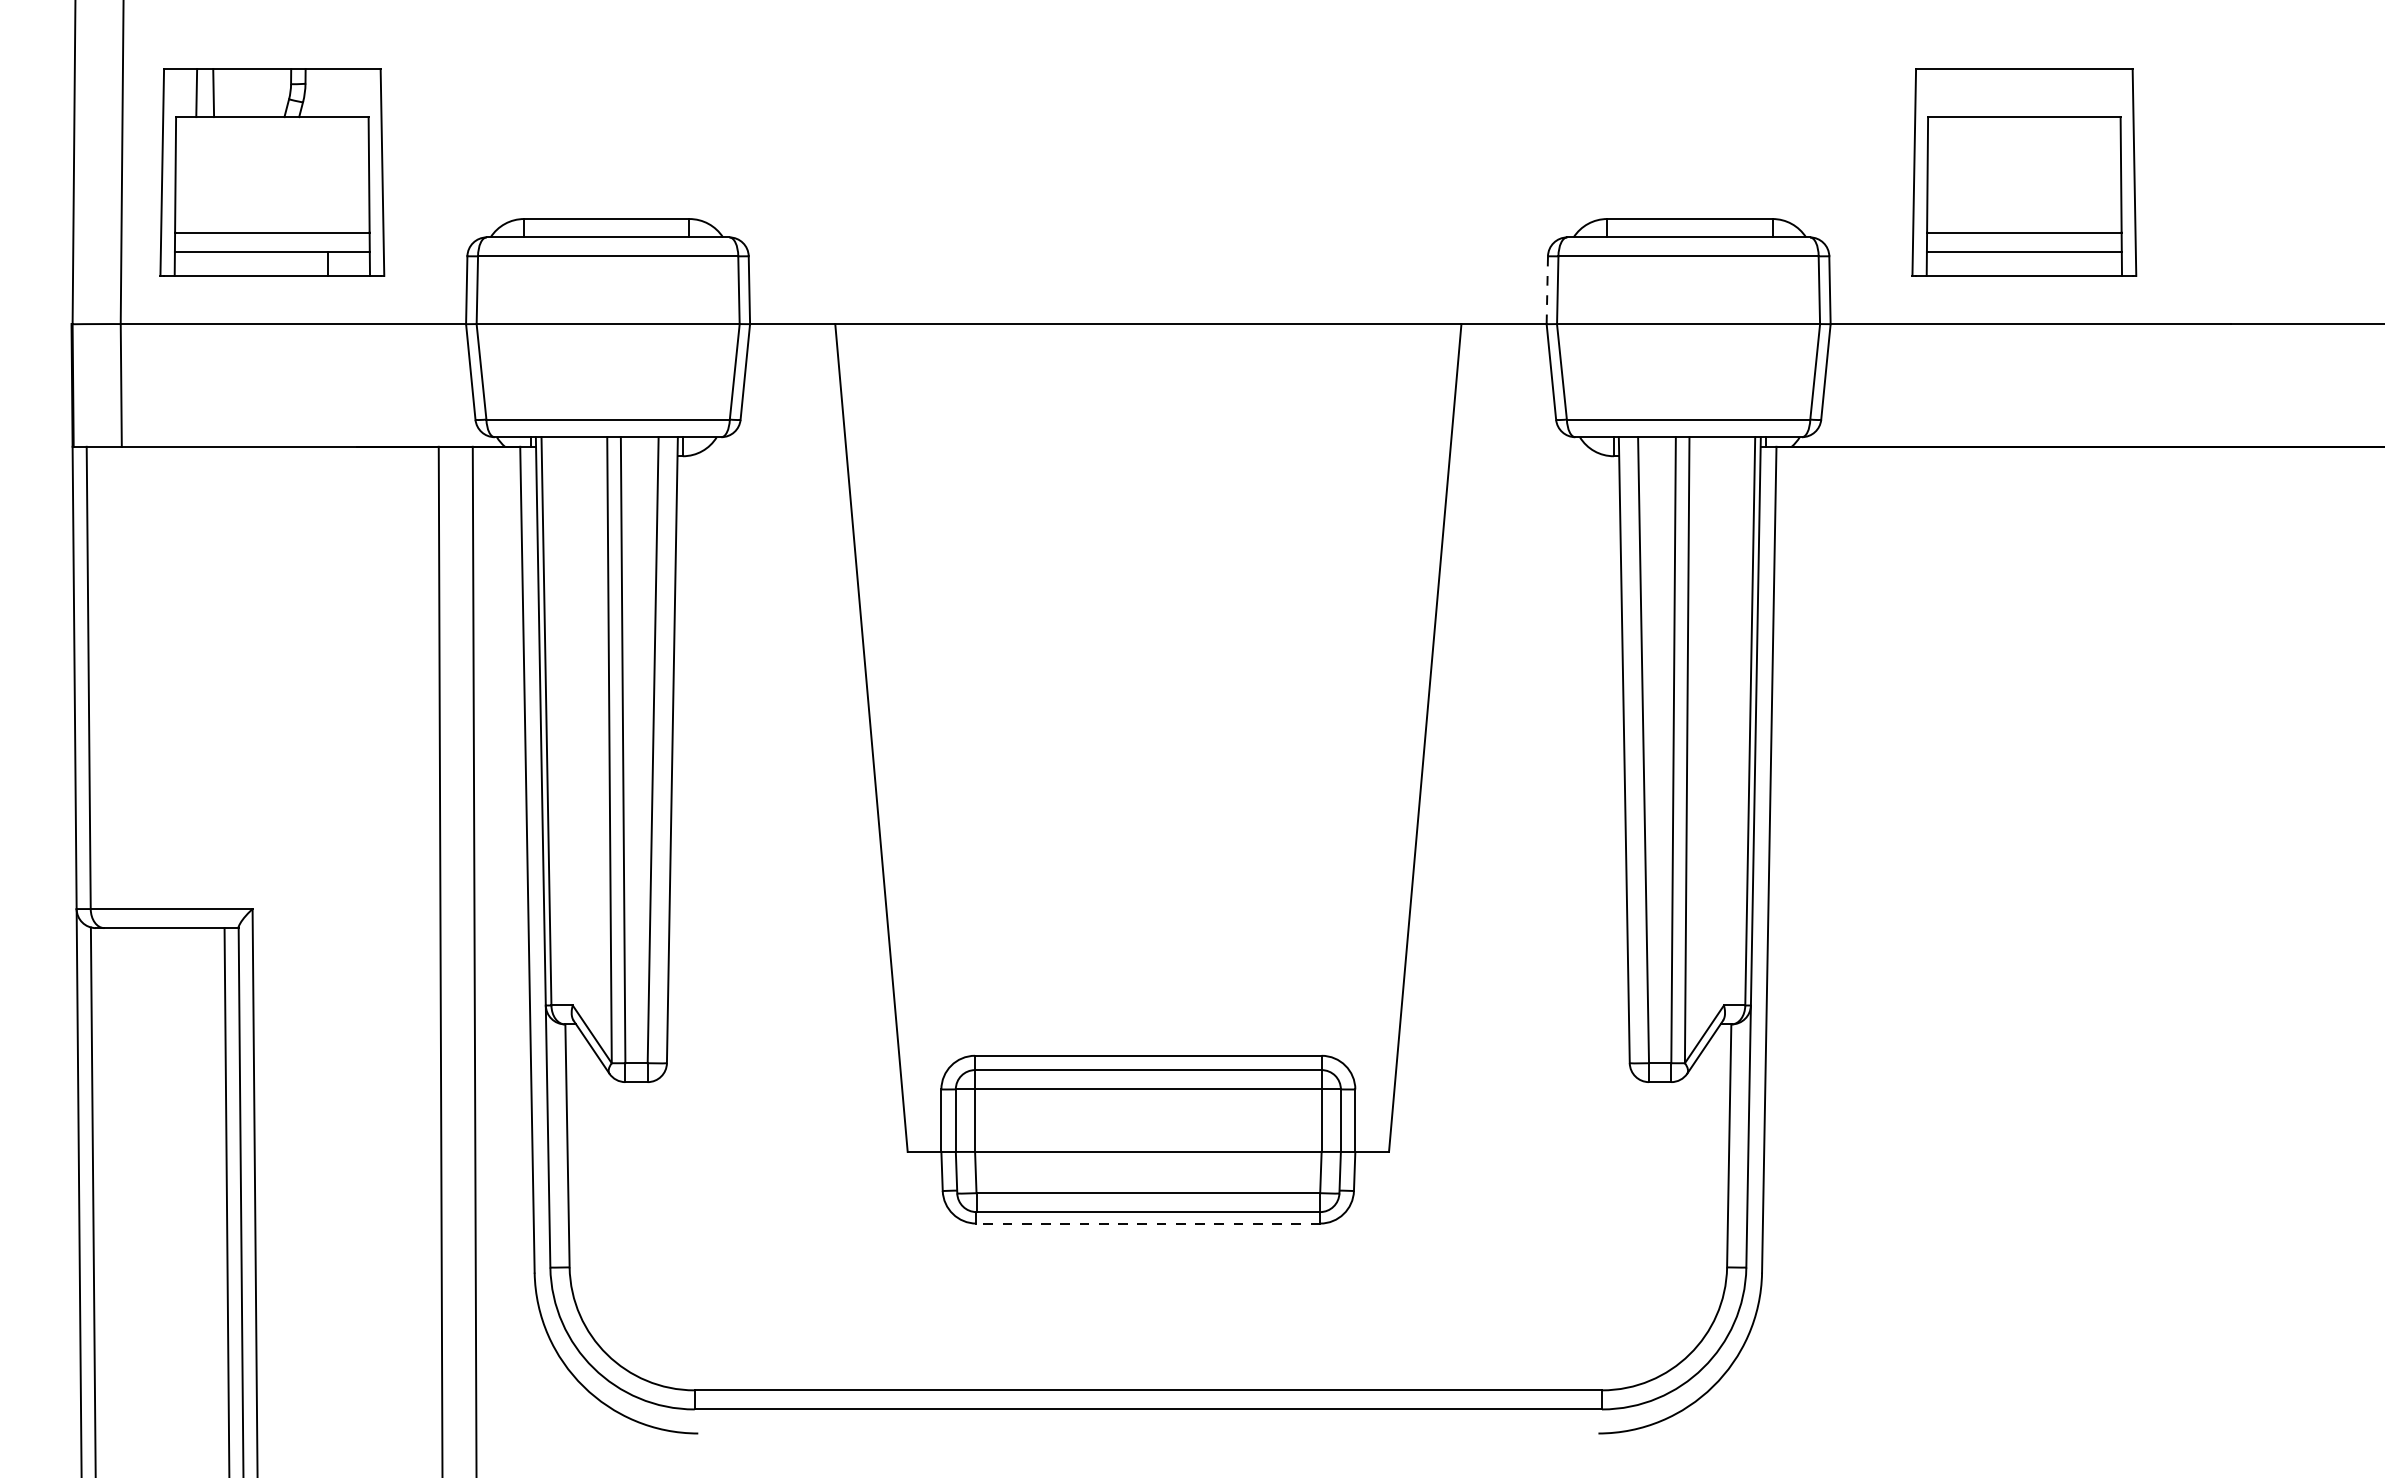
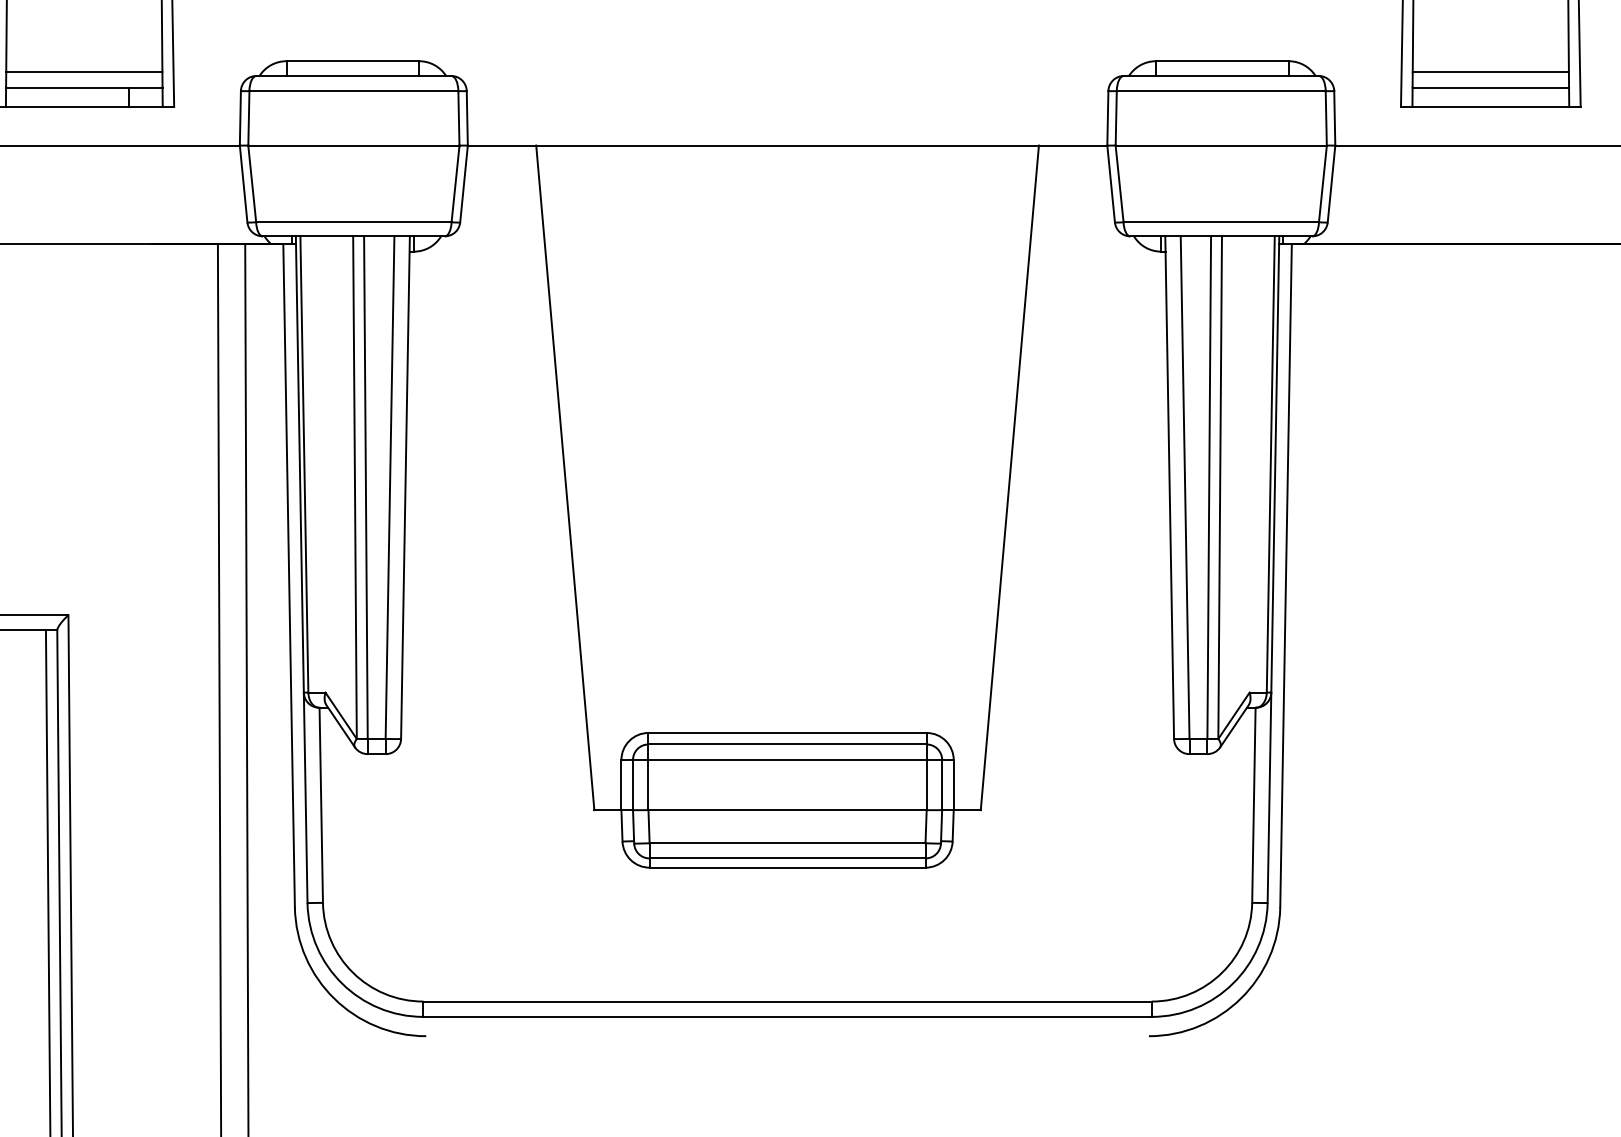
line: (1547, 290) -> (1108, 118), dashed -> solid
line: (1148, 1223) -> (787, 867), dashed -> solid

